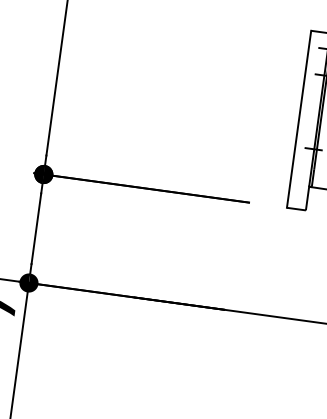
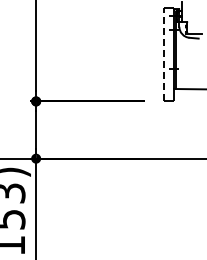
line: (299, 118) -> (164, 54), solid -> dashed

